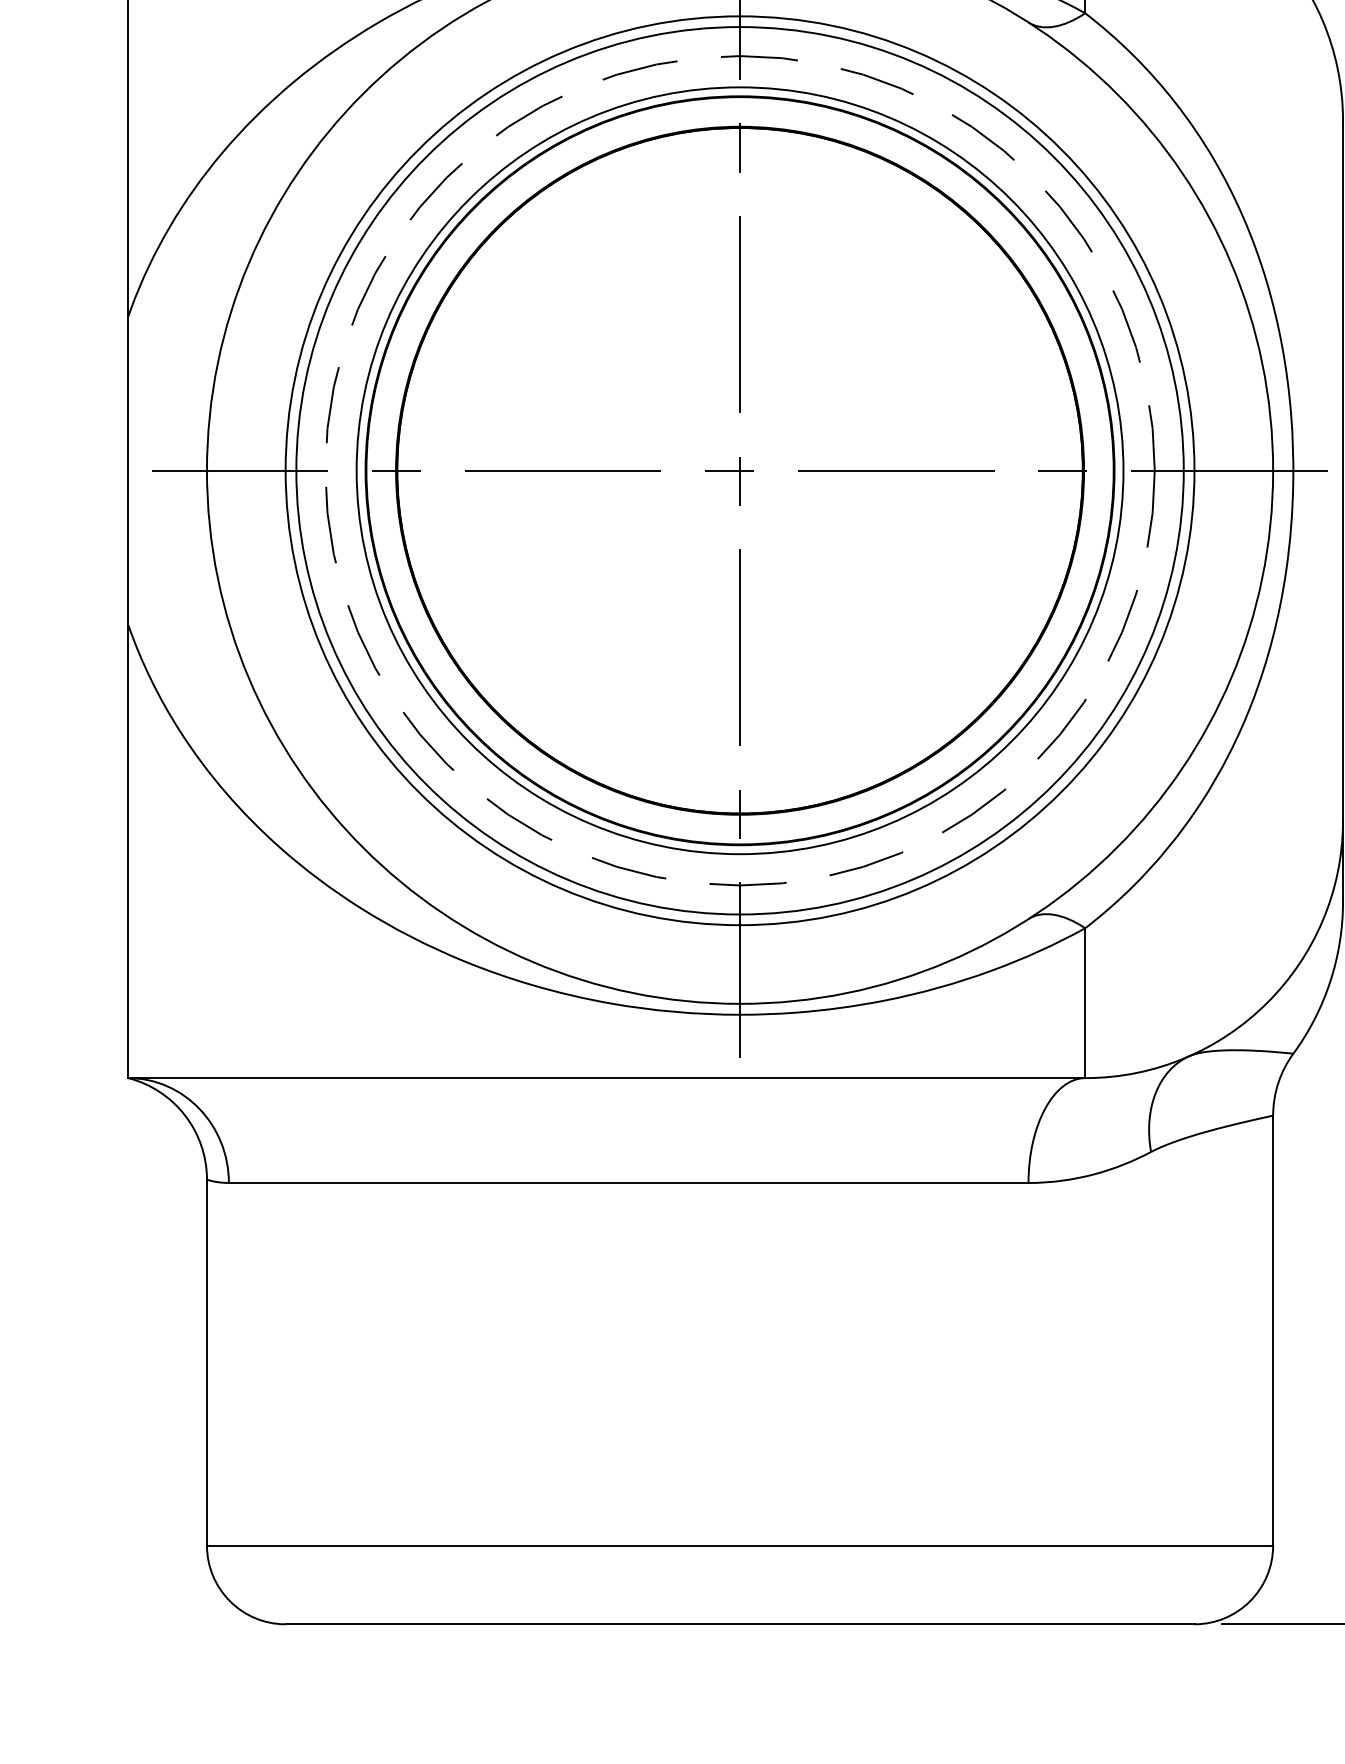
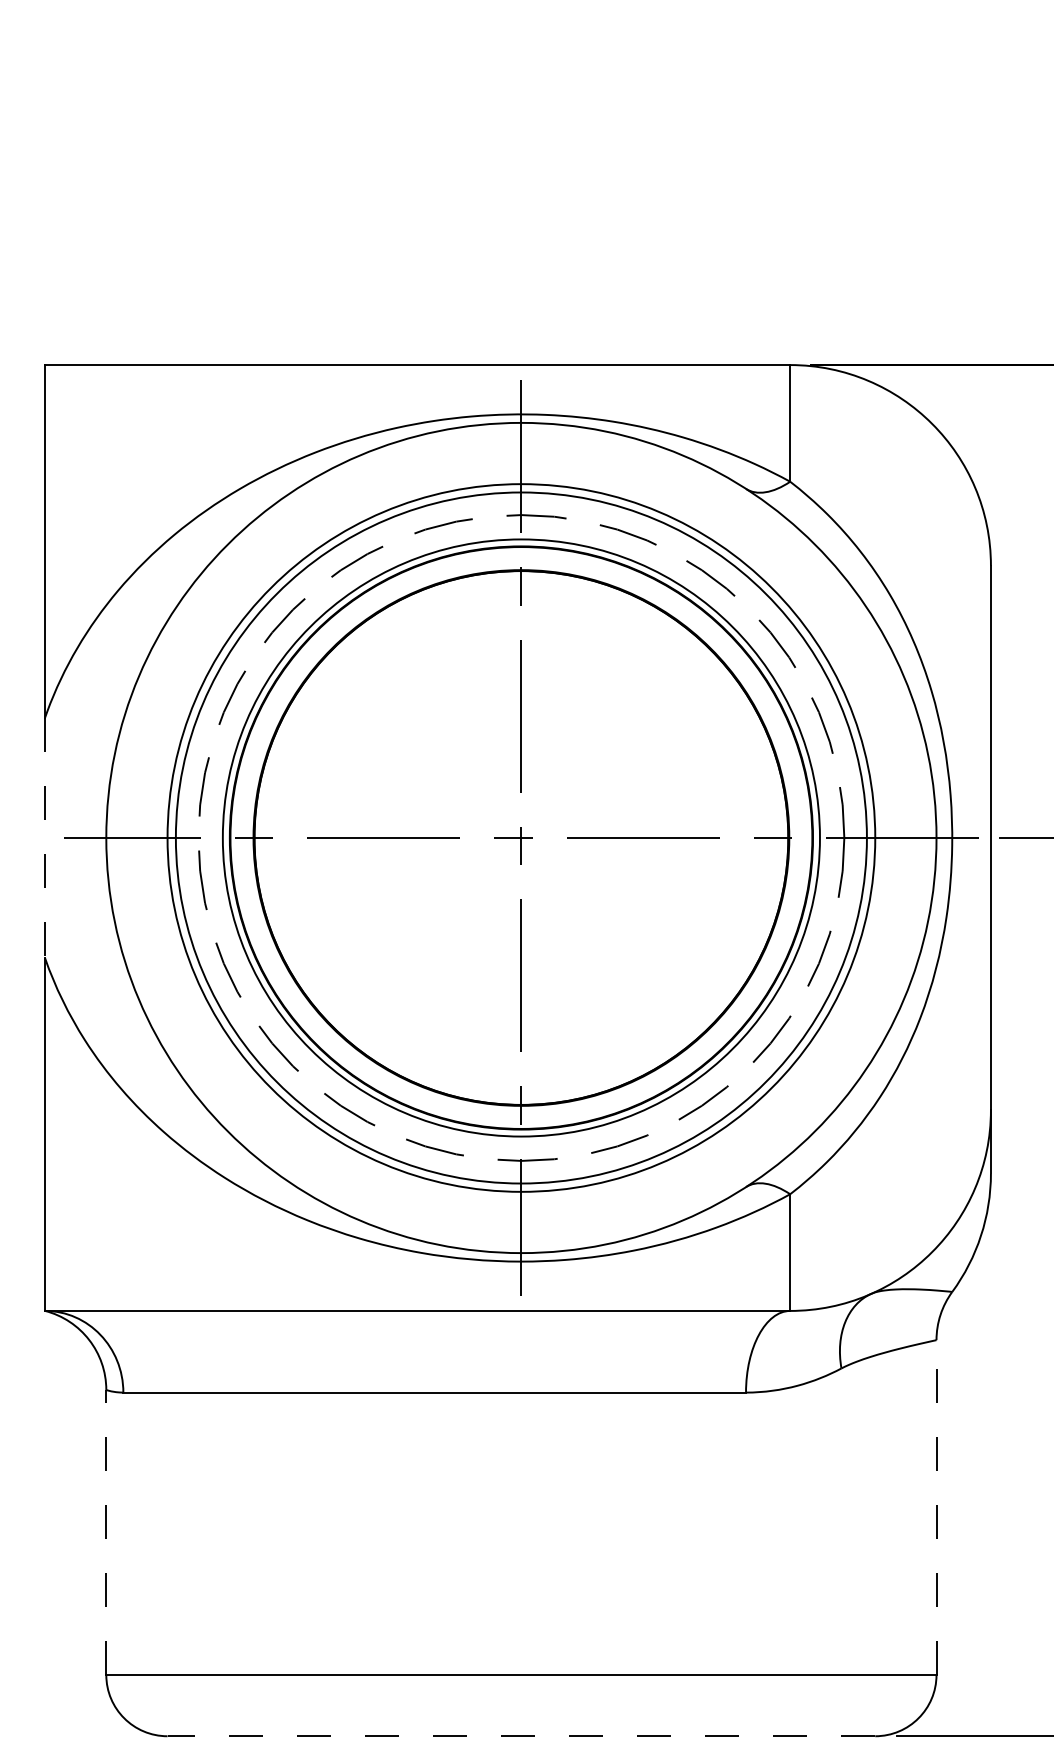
line: (128, 471) -> (45, 838), solid -> dashed
line: (1273, 1330) -> (936, 1507), solid -> dashed
line: (207, 1362) -> (106, 1532), solid -> dashed
line: (740, 1624) -> (521, 1736), solid -> dashed

